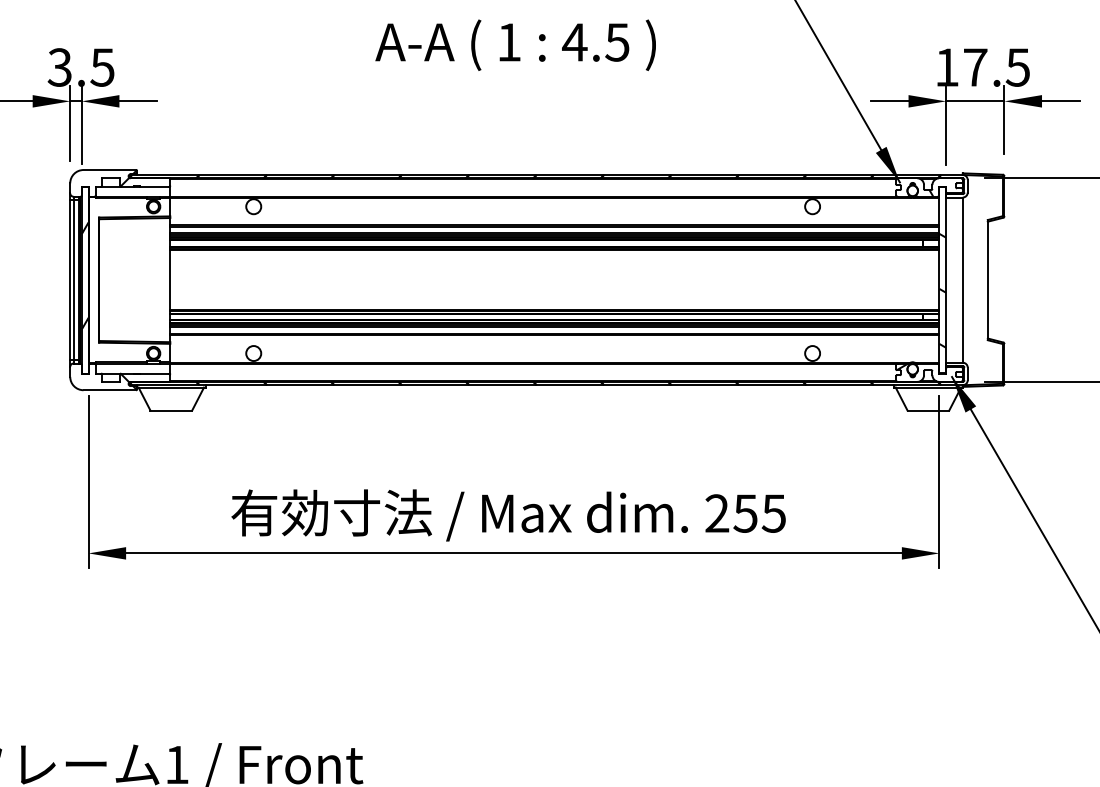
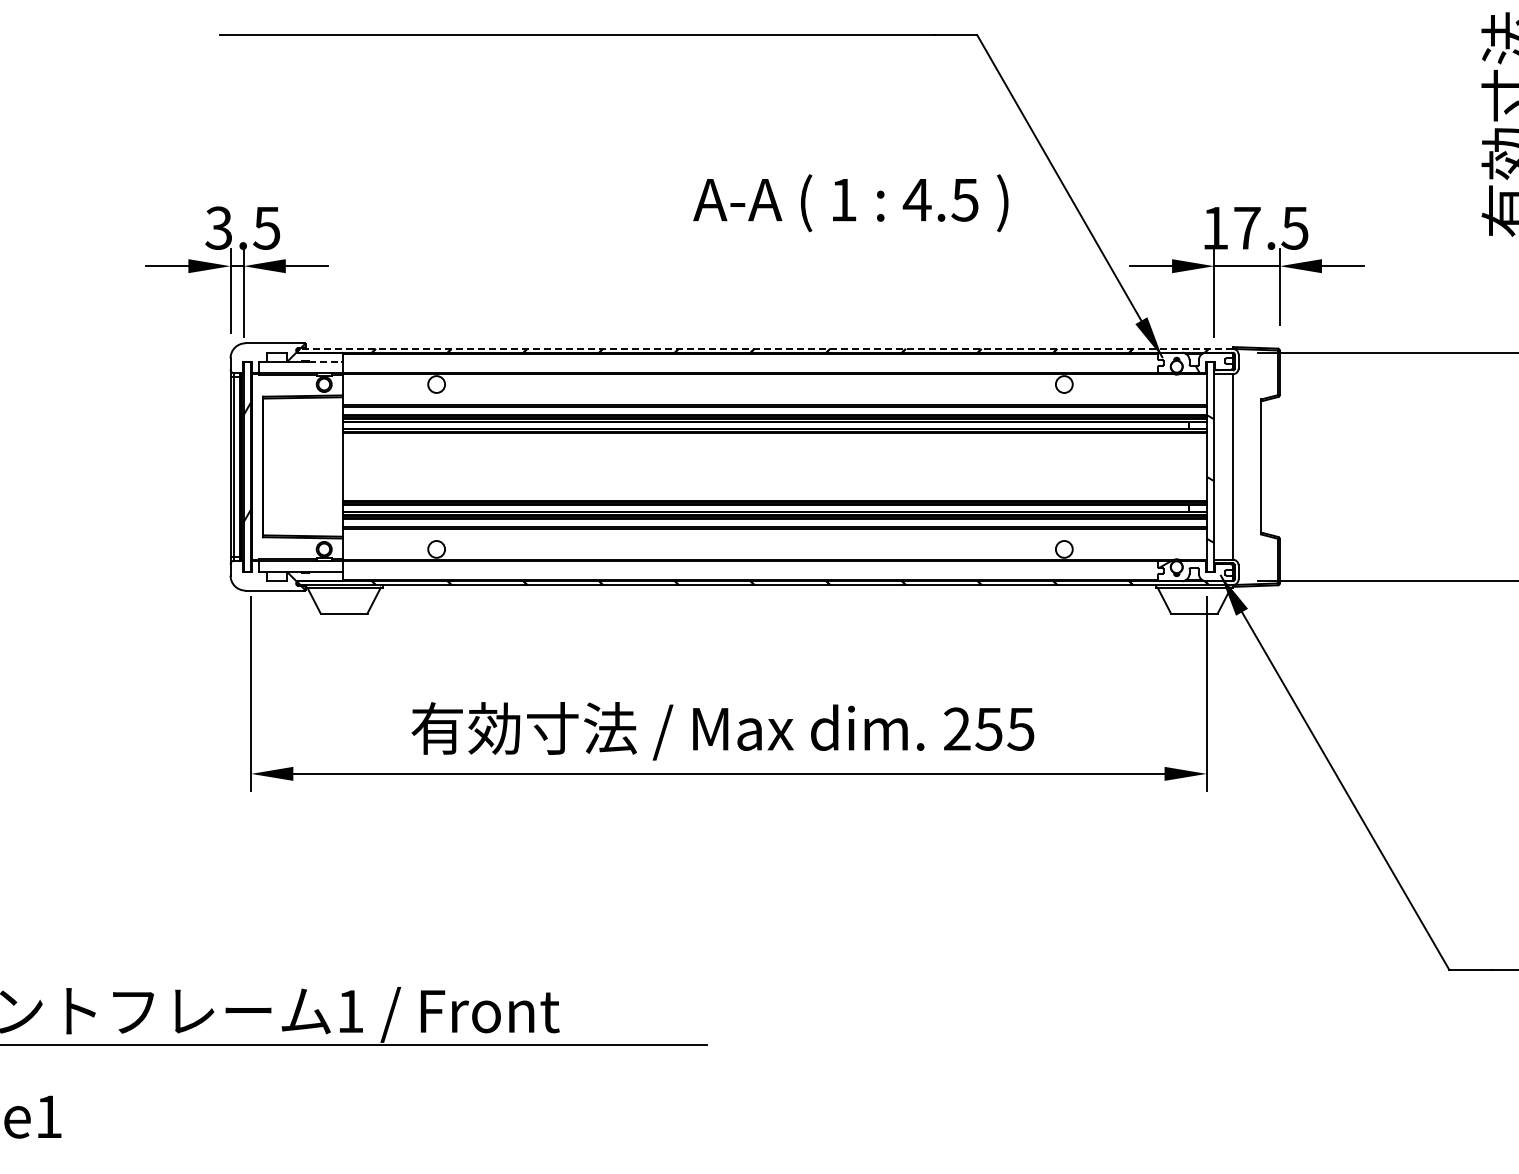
text: (515, 45) -> (850, 203), moved
line: (546, 174) -> (765, 348), solid -> dashed
line: (155, 187) -> (326, 362), solid -> dashed

